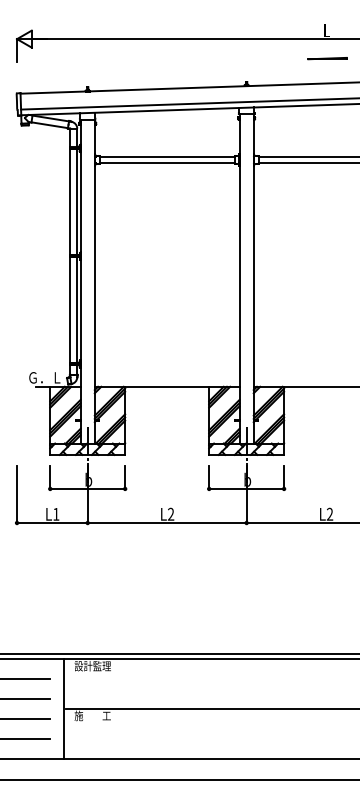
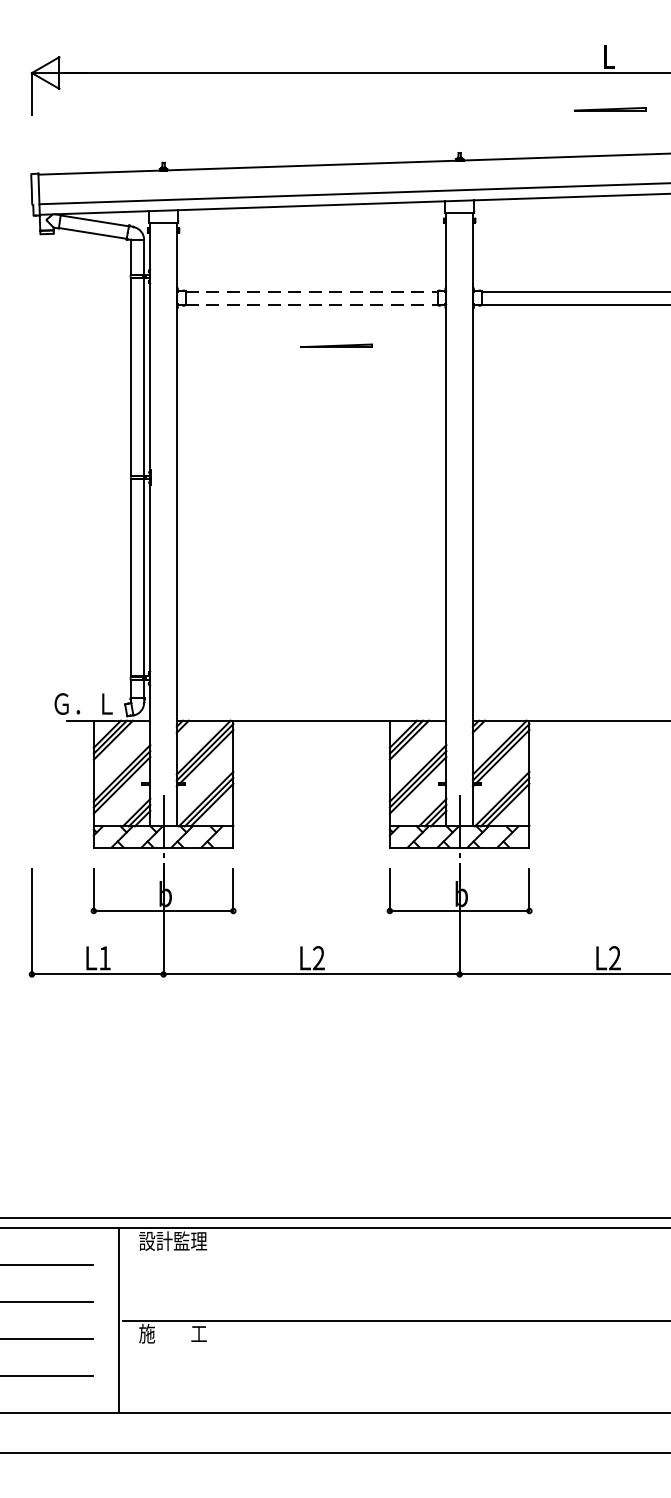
line: (167, 156) -> (312, 291), solid -> dashed
line: (167, 163) -> (312, 304), solid -> dashed
line: (180, 185) -> (336, 345), added

